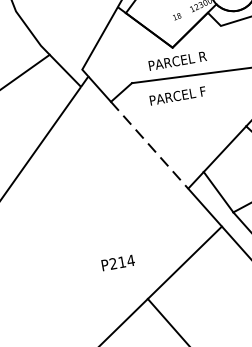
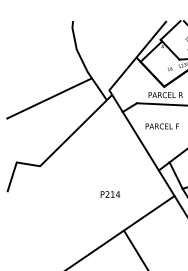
text: (176, 96) -> (161, 126), moved
line: (150, 145) -> (141, 141), dashed -> solid
text: (116, 263) -> (109, 194), moved

